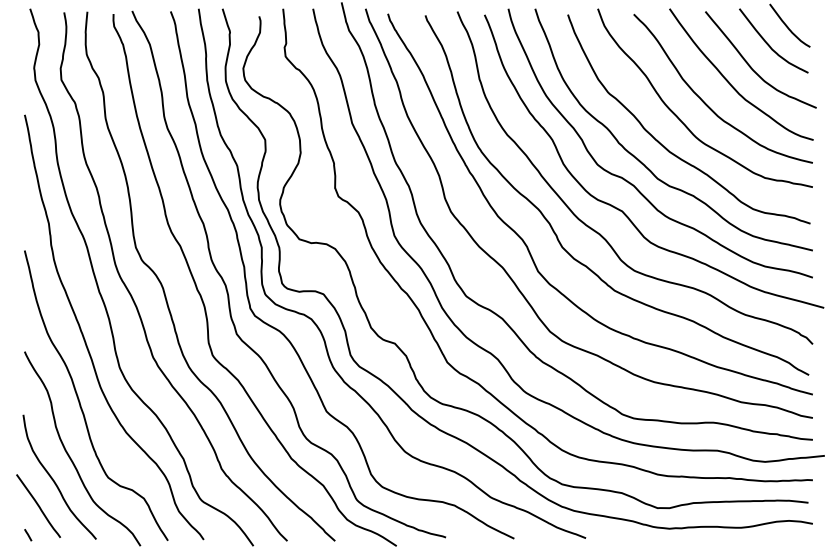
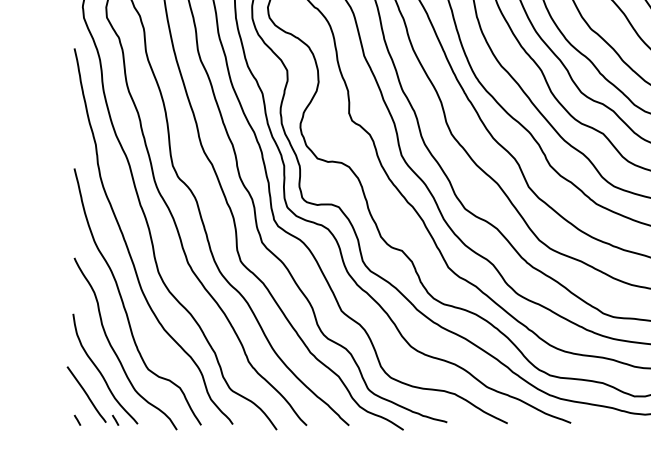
line: (71, 535) -> (115, 420), added

